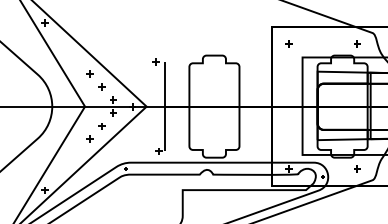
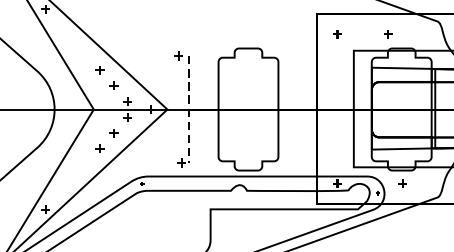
part: (357, 43) -> (388, 34), moved
line: (164, 106) -> (188, 109), solid -> dashed
part: (357, 168) -> (402, 183), moved

